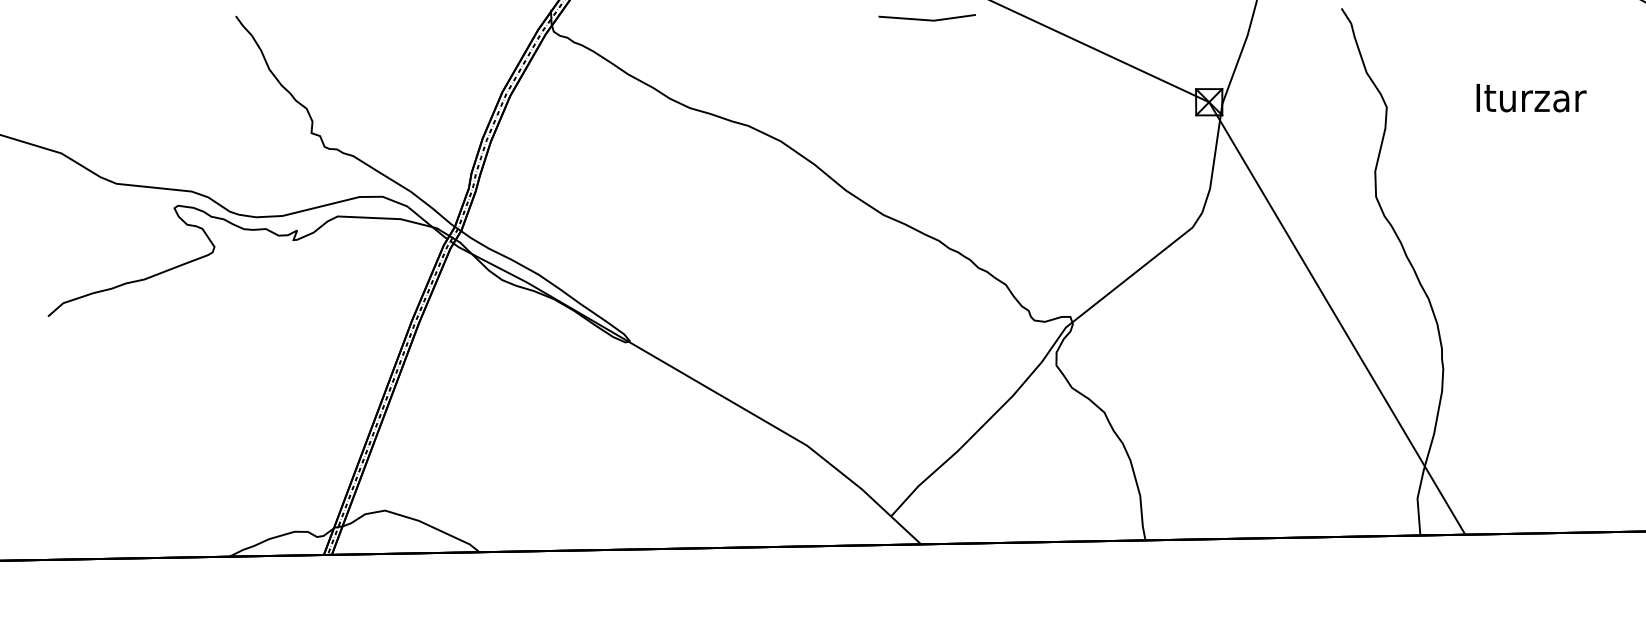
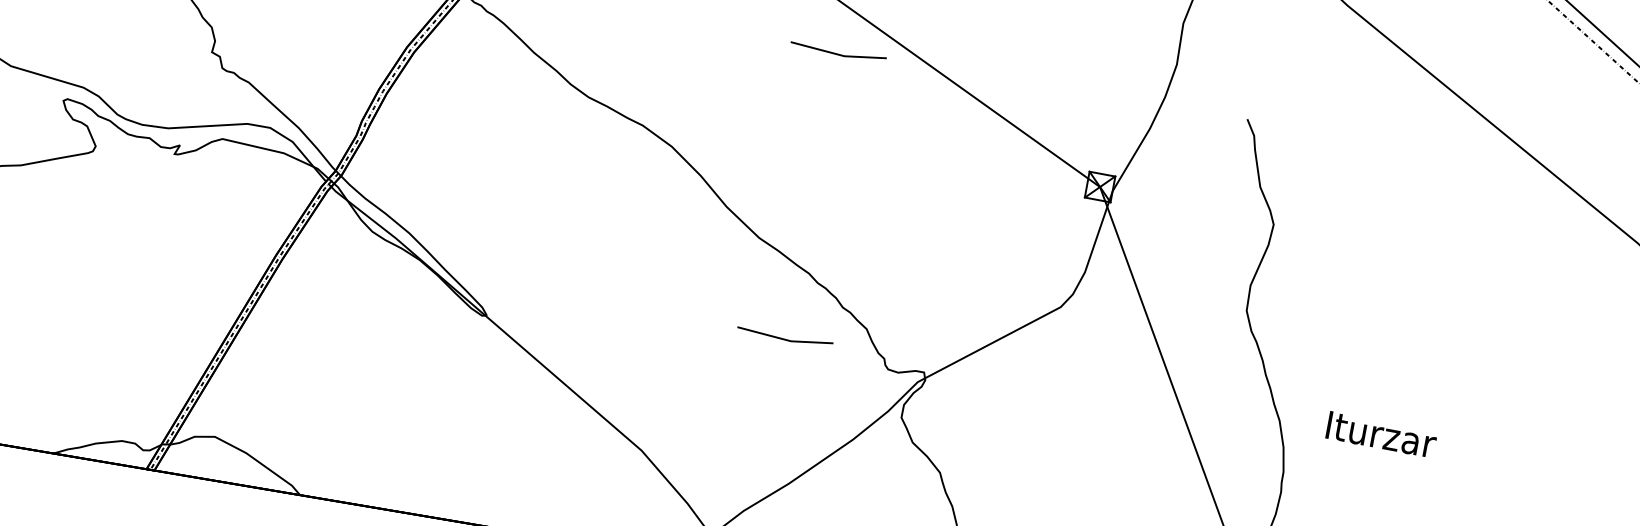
text: (1531, 98) -> (1381, 435), moved
line: (926, 309) -> (784, 338), added

